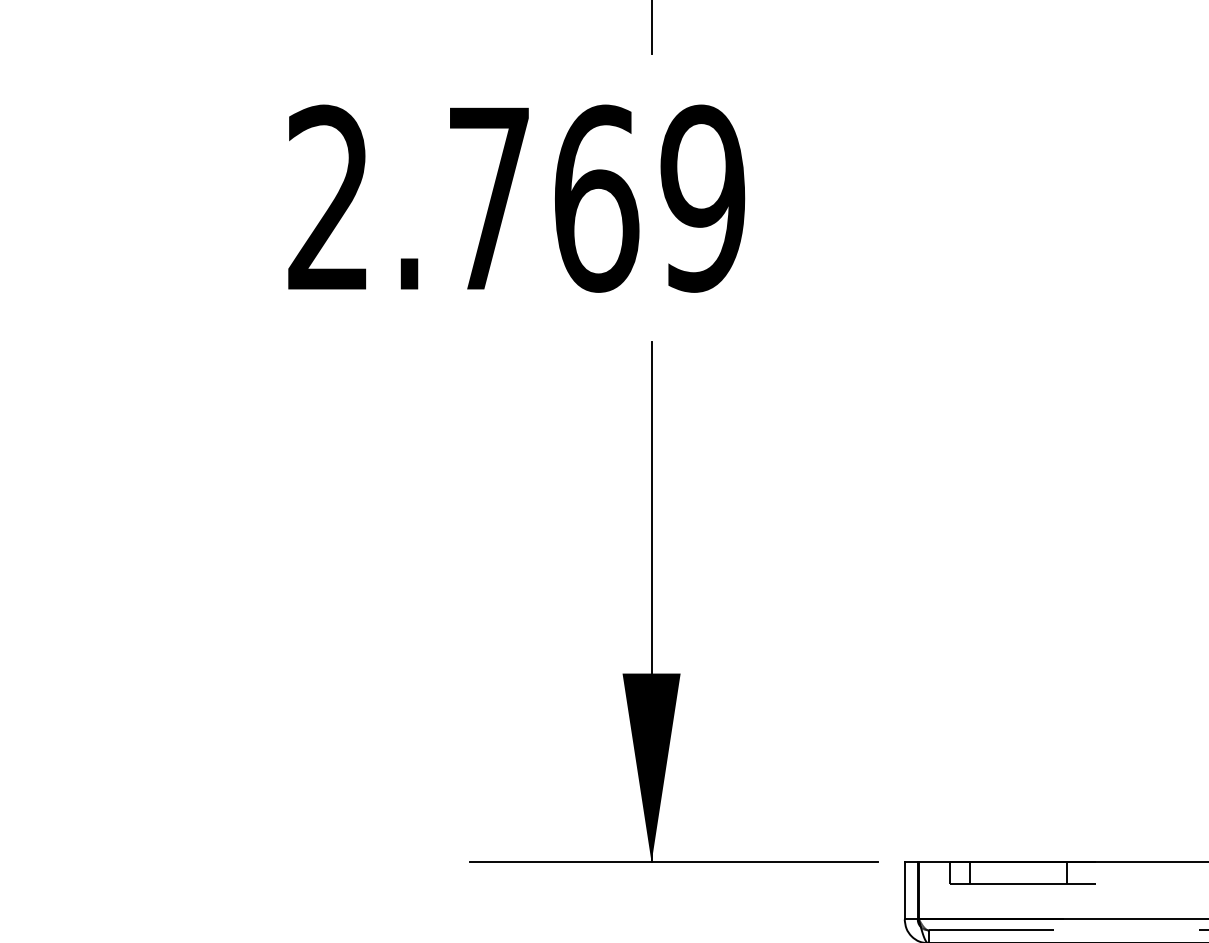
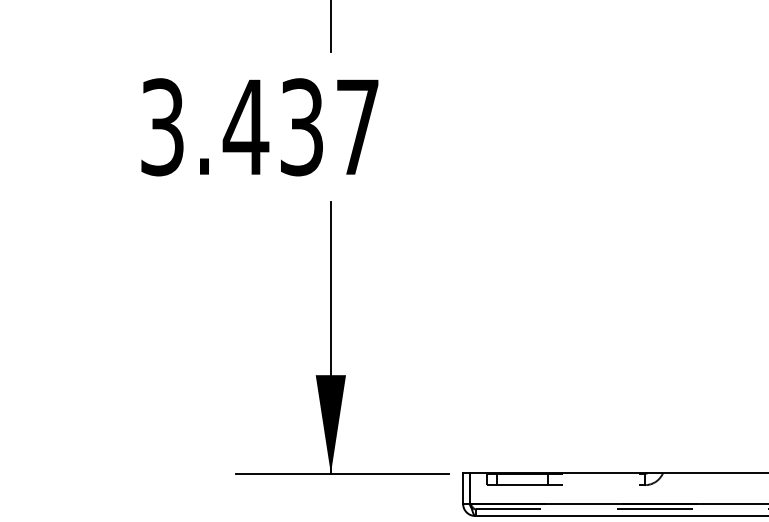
text: (516, 199) -> (260, 127), 2.769 -> 3.437

